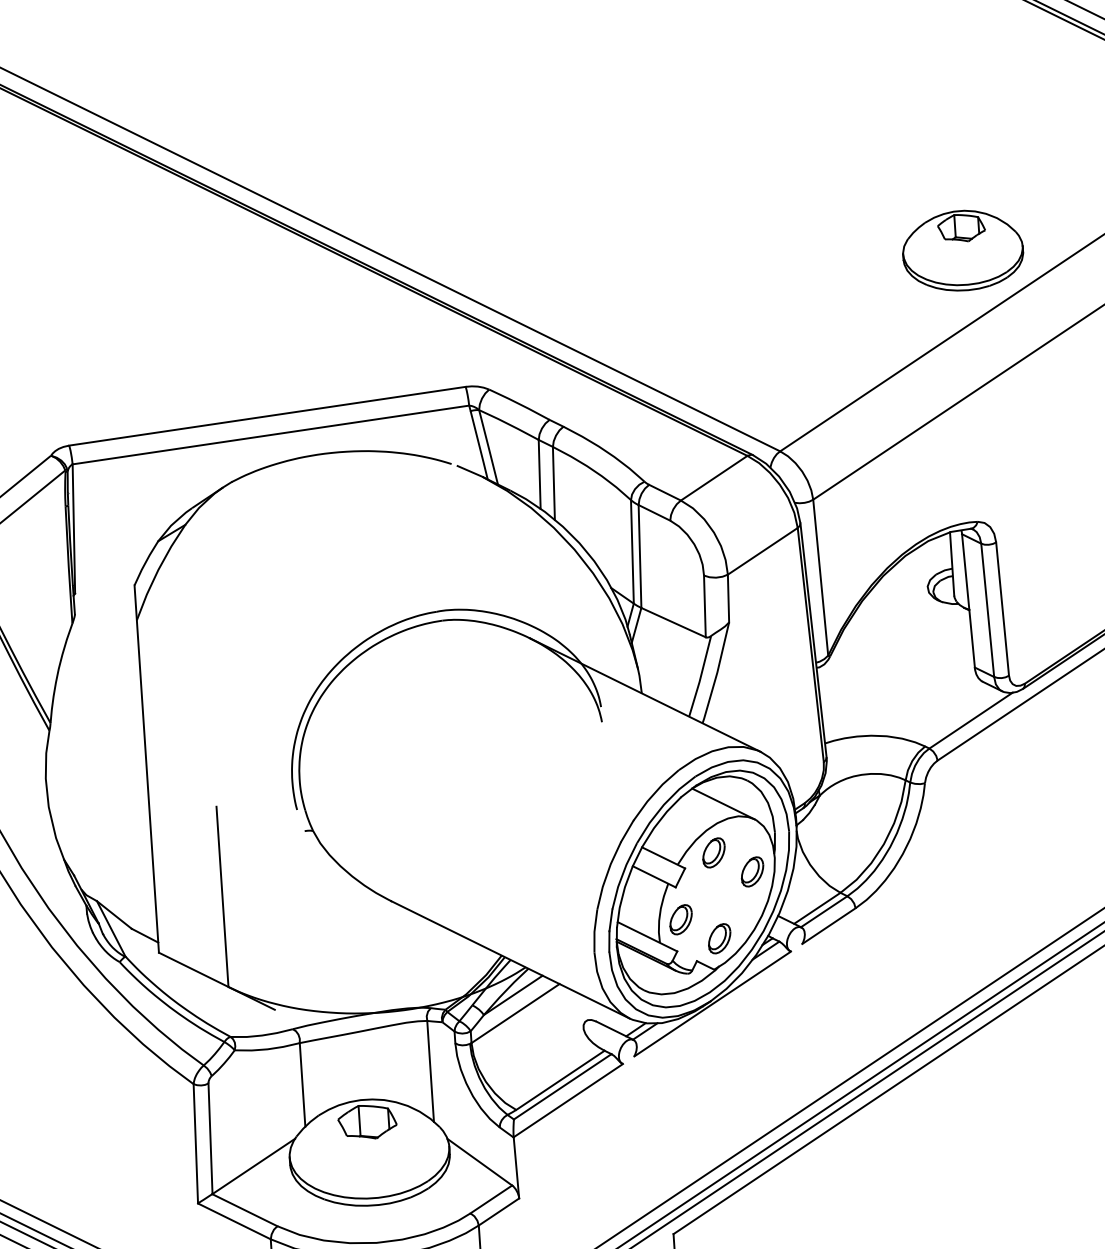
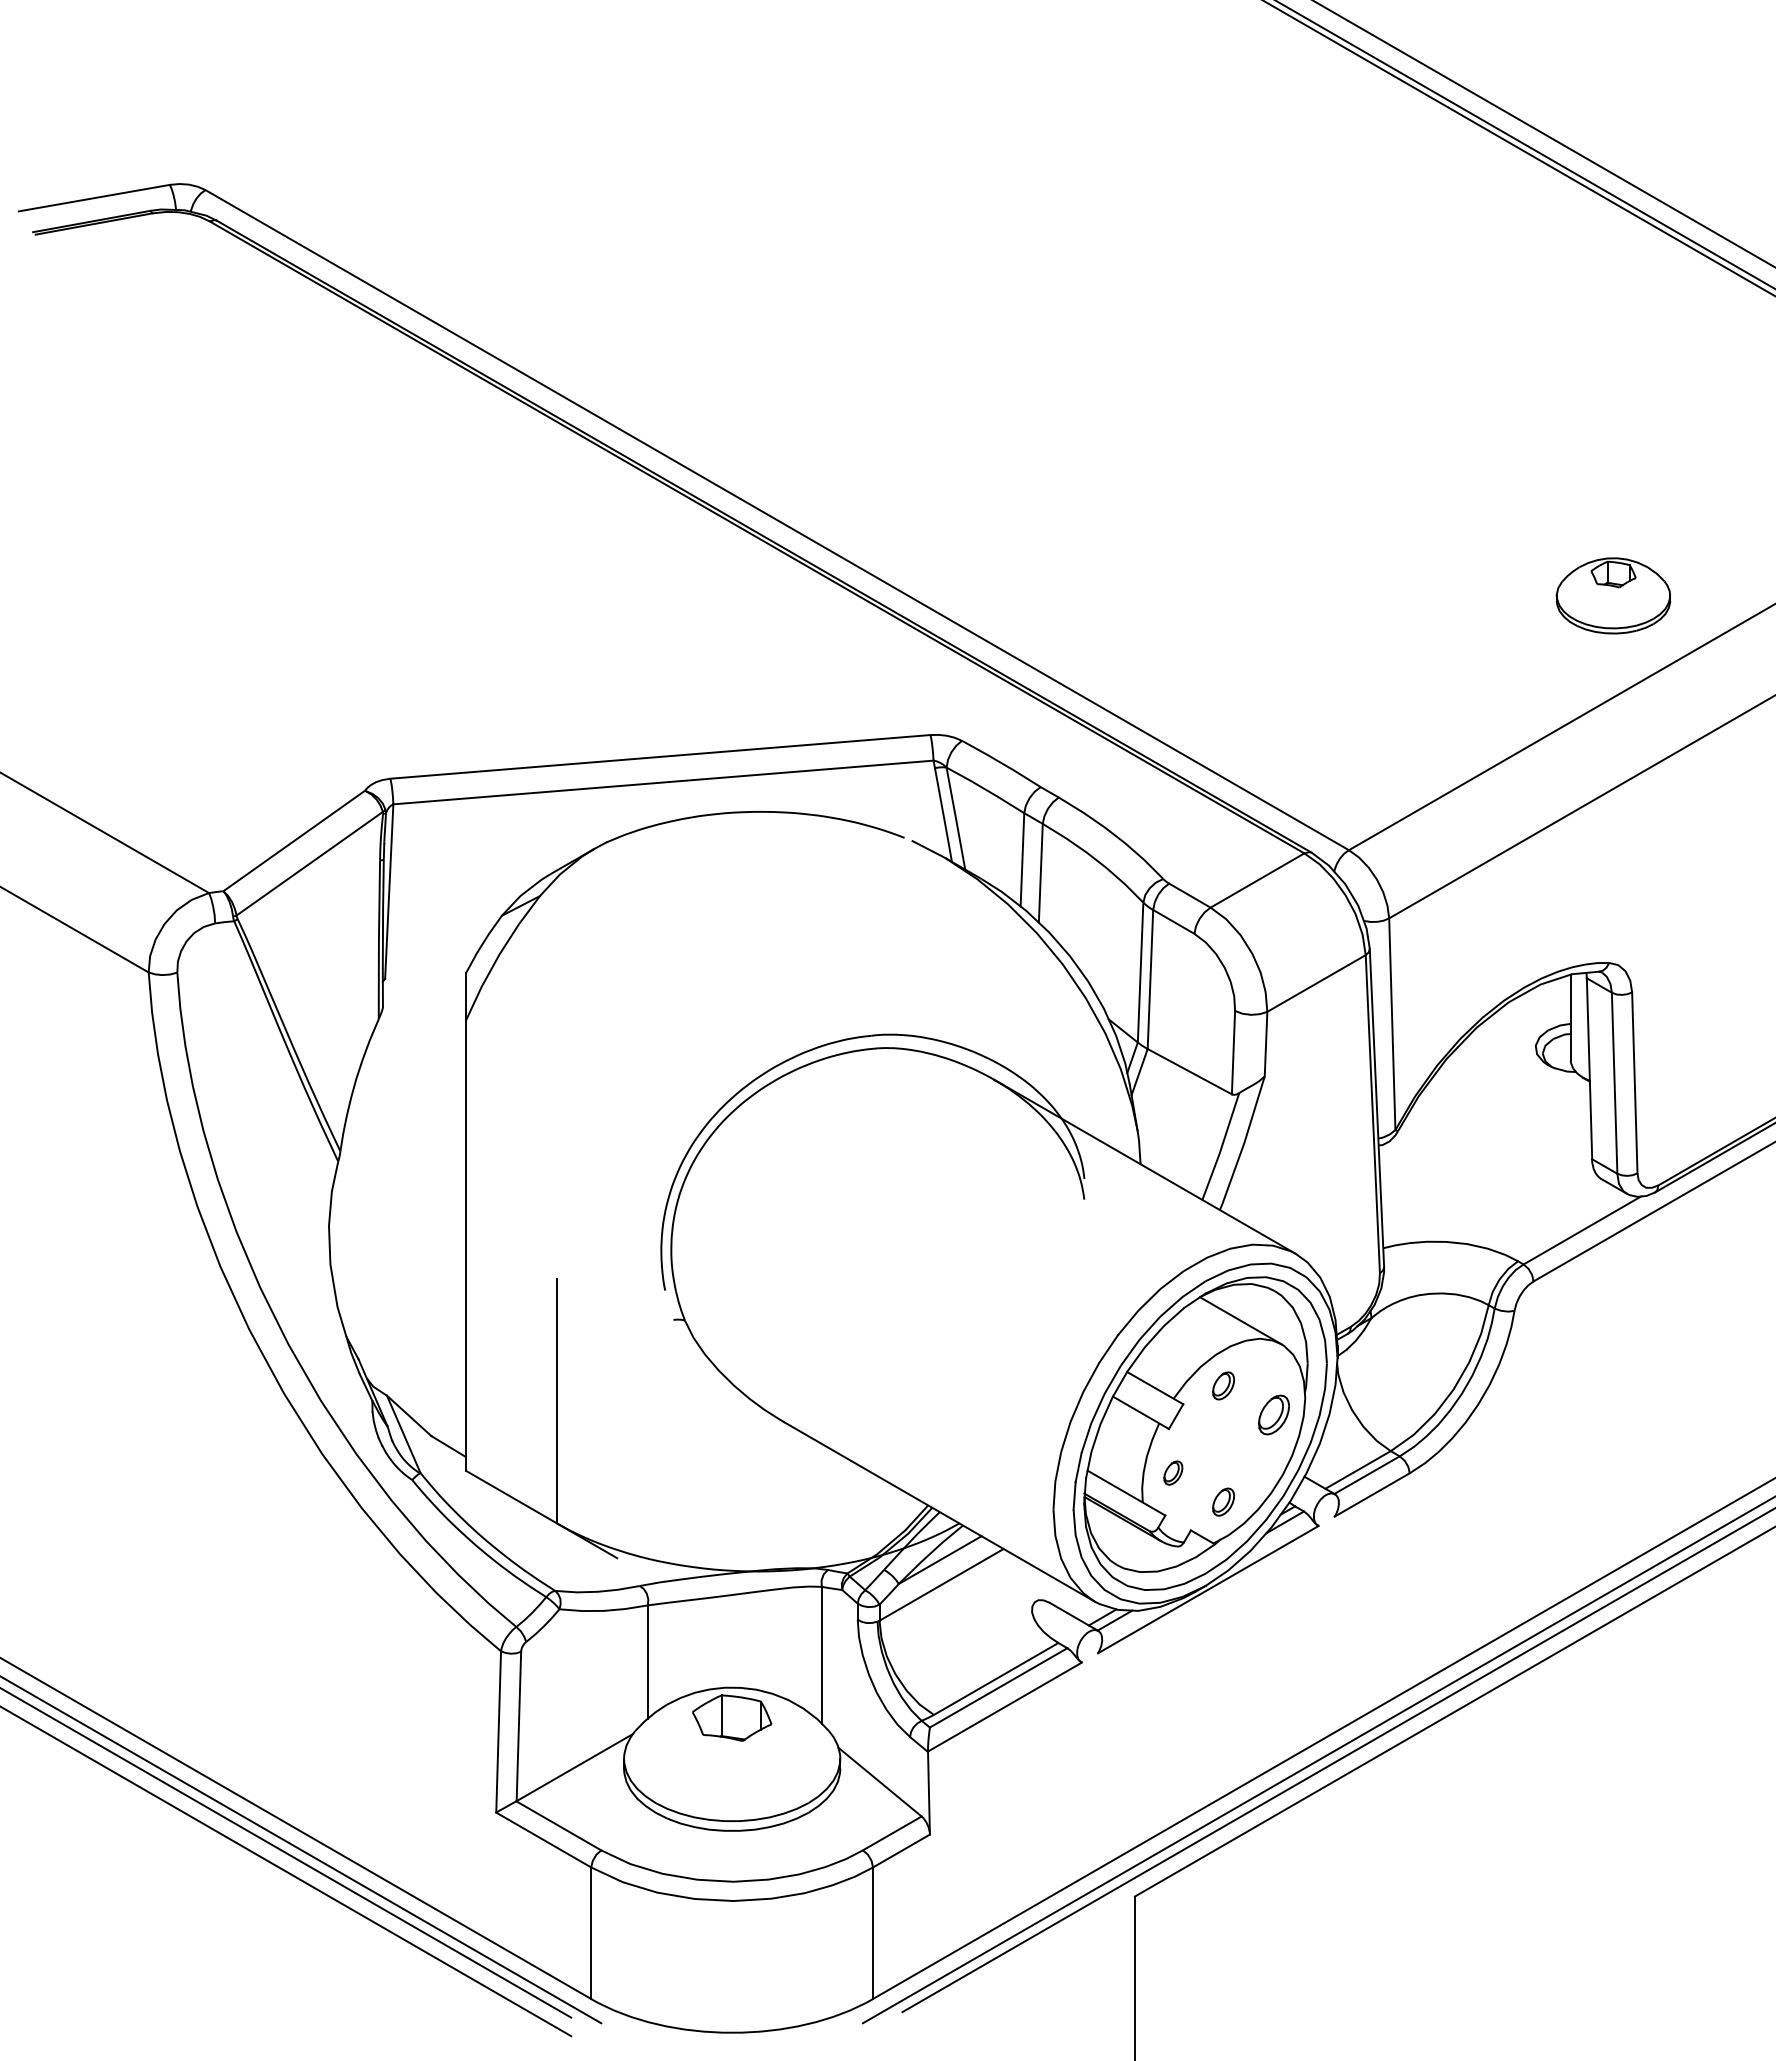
part: (962, 250) -> (1613, 595), size x0.7
part: (713, 852) -> (1223, 1385), size x0.7
part: (681, 919) -> (1173, 1472), size x0.6
part: (719, 938) -> (1223, 1501), size x0.7

